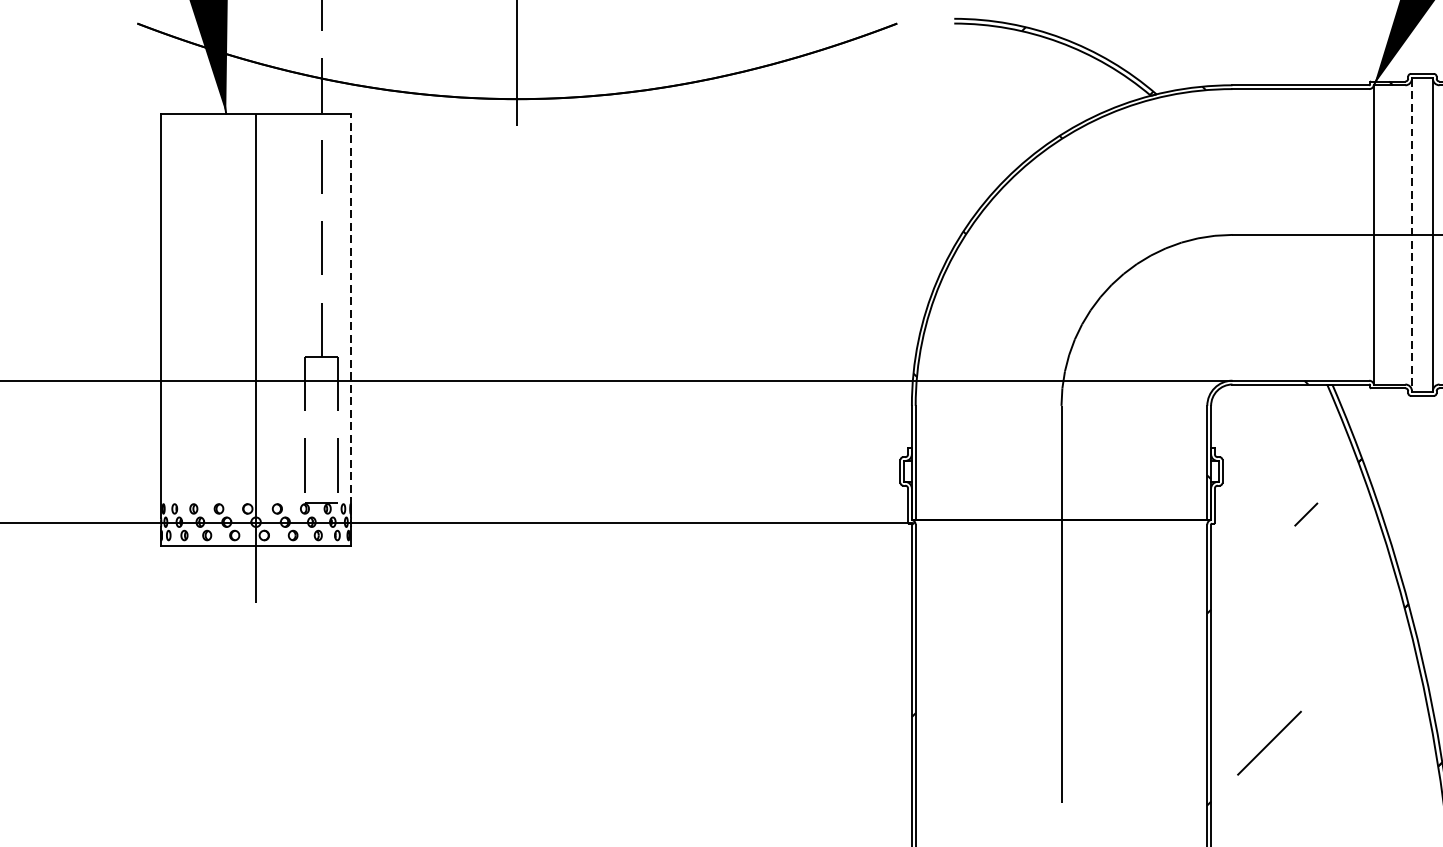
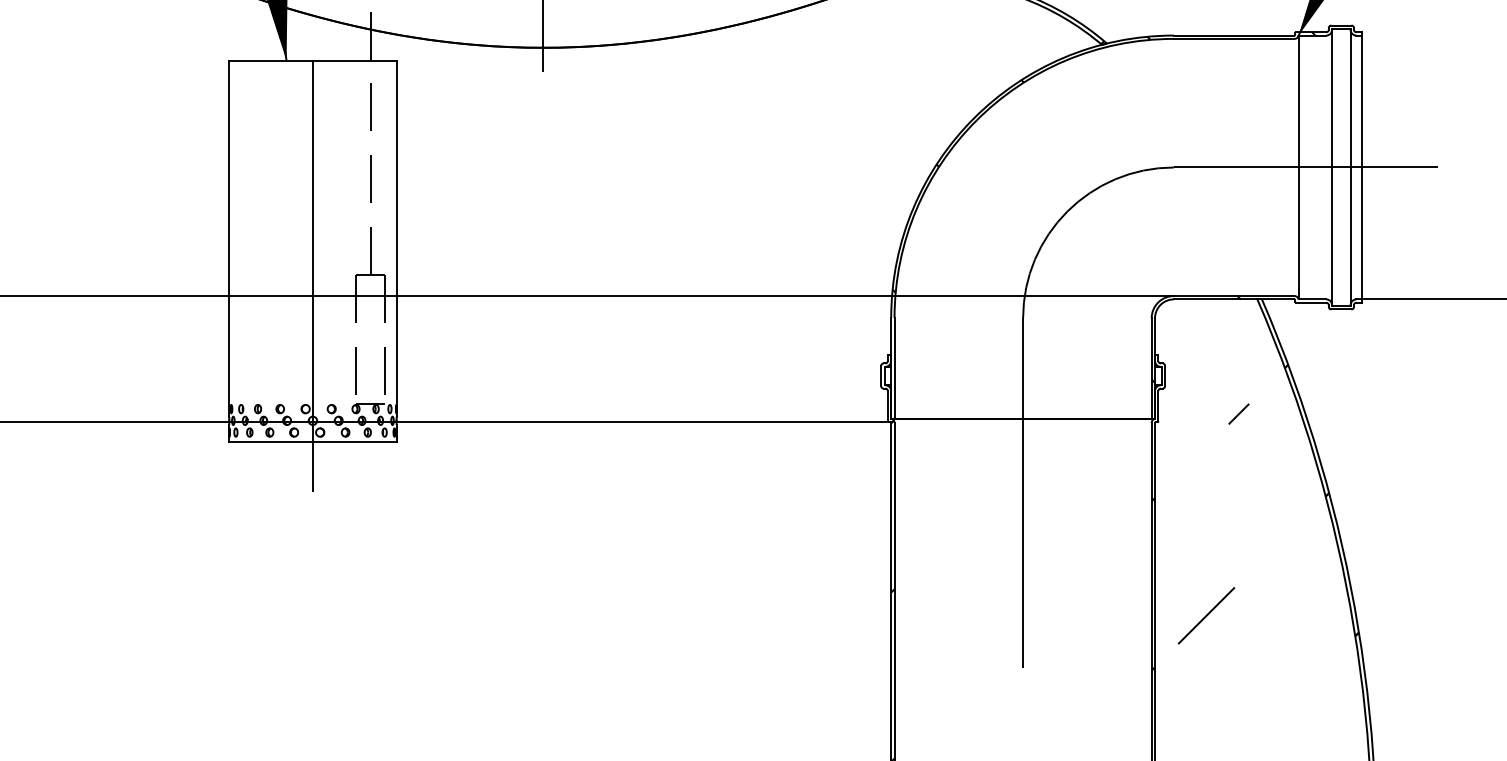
line: (1412, 234) -> (1332, 167), dashed -> solid
line: (350, 315) -> (396, 238), dashed -> solid

